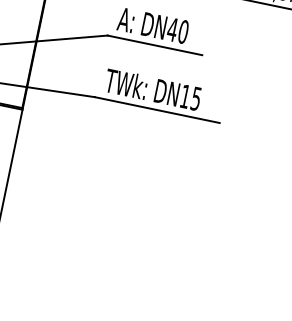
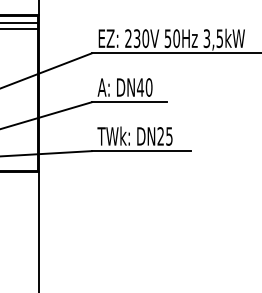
text: (185, 96) -> (160, 136), DN15 -> DN25

